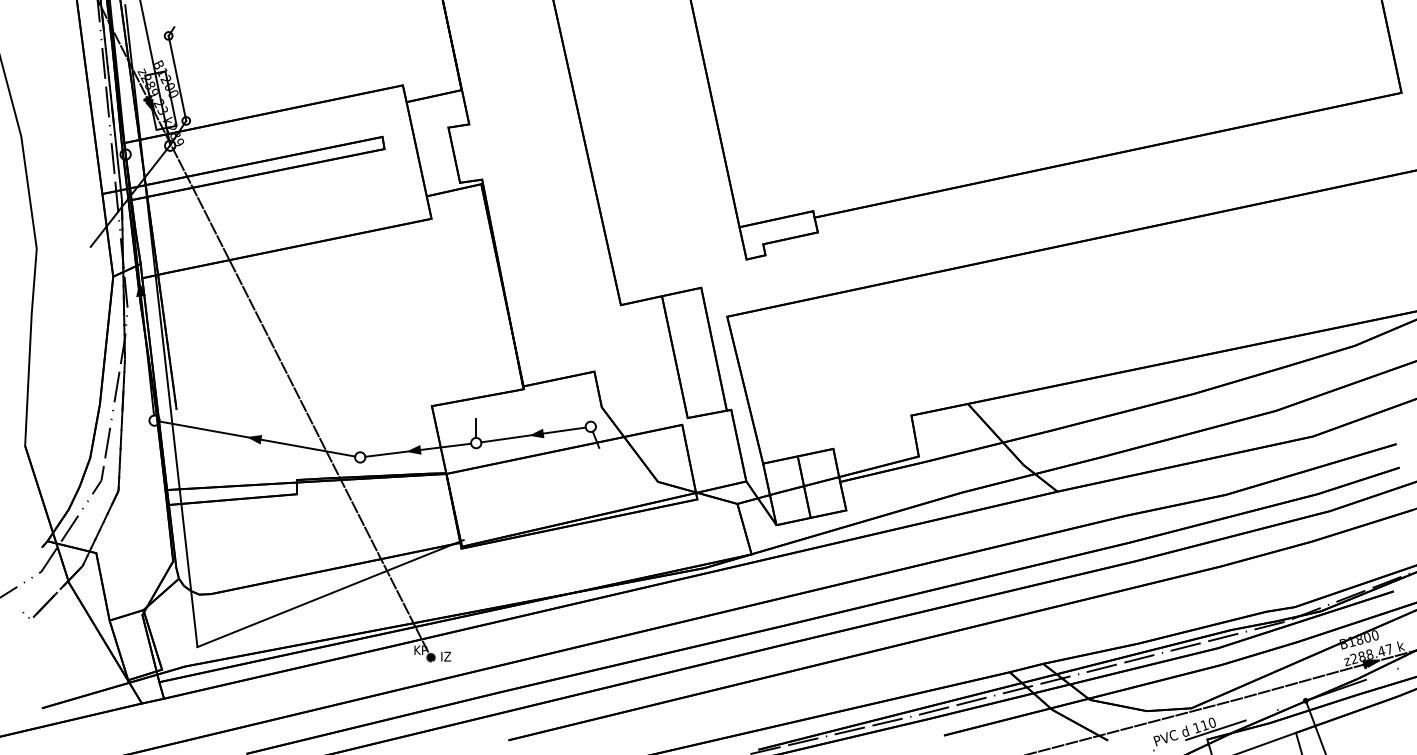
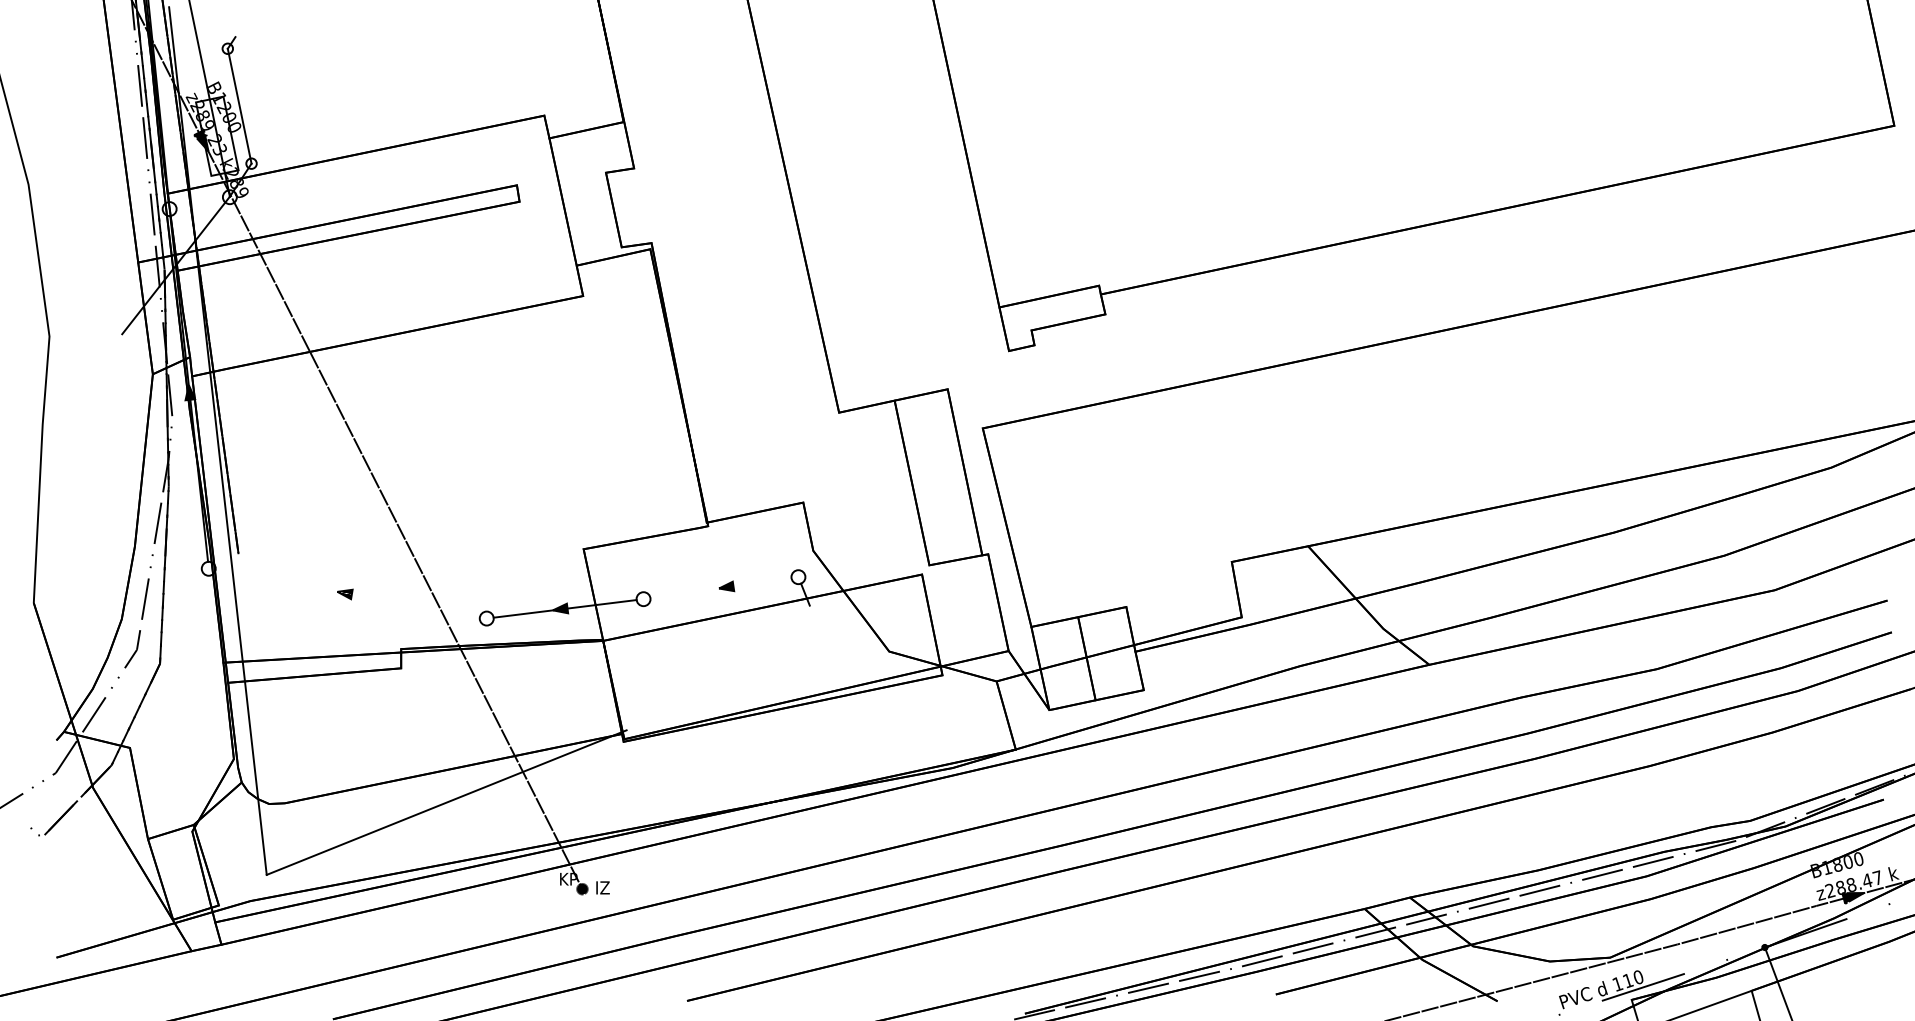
line: (476, 428) -> (643, 579), removed
line: (533, 435) -> (720, 588), removed
line: (257, 438) -> (347, 593), removed

